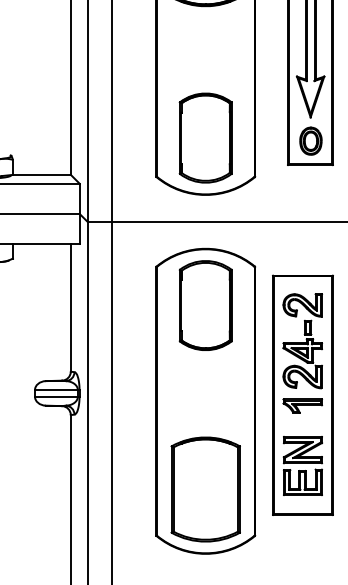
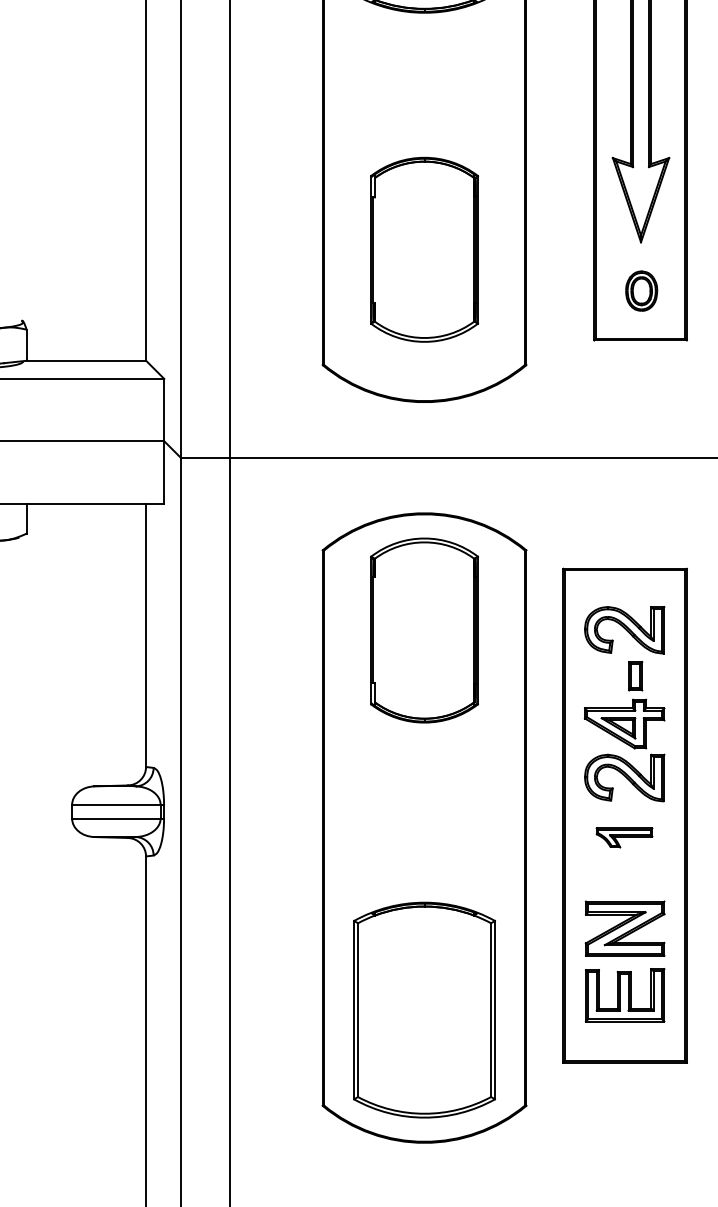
part: (205, 137) -> (424, 248), moved
part: (310, 140) -> (640, 289), size x0.7
part: (302, 405) -> (624, 836), size x0.7

